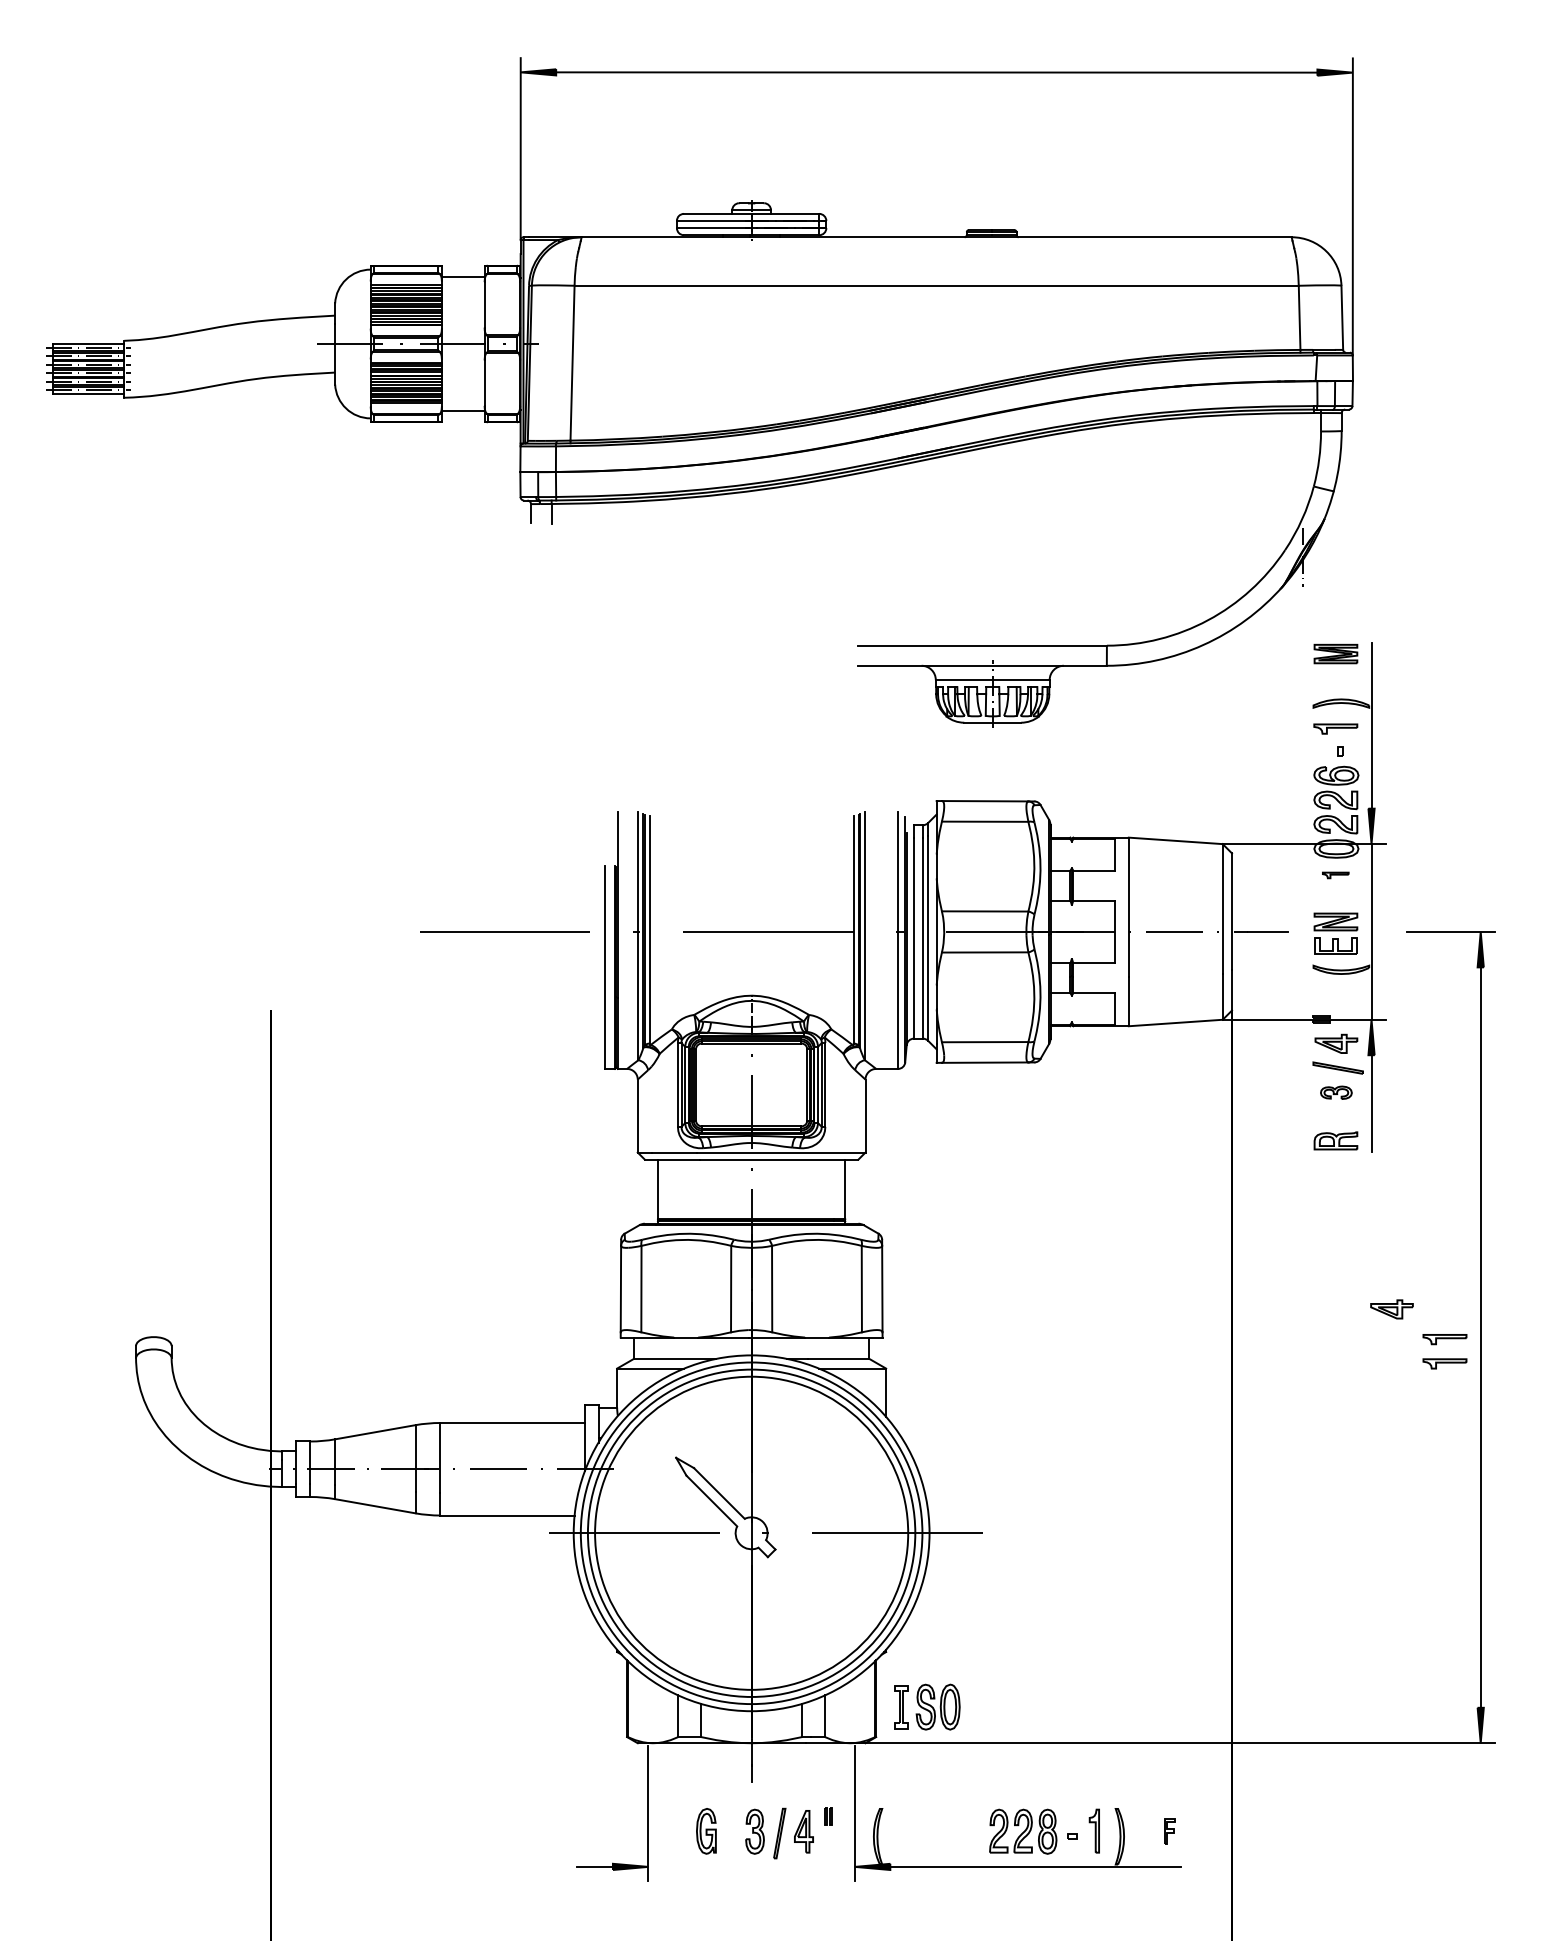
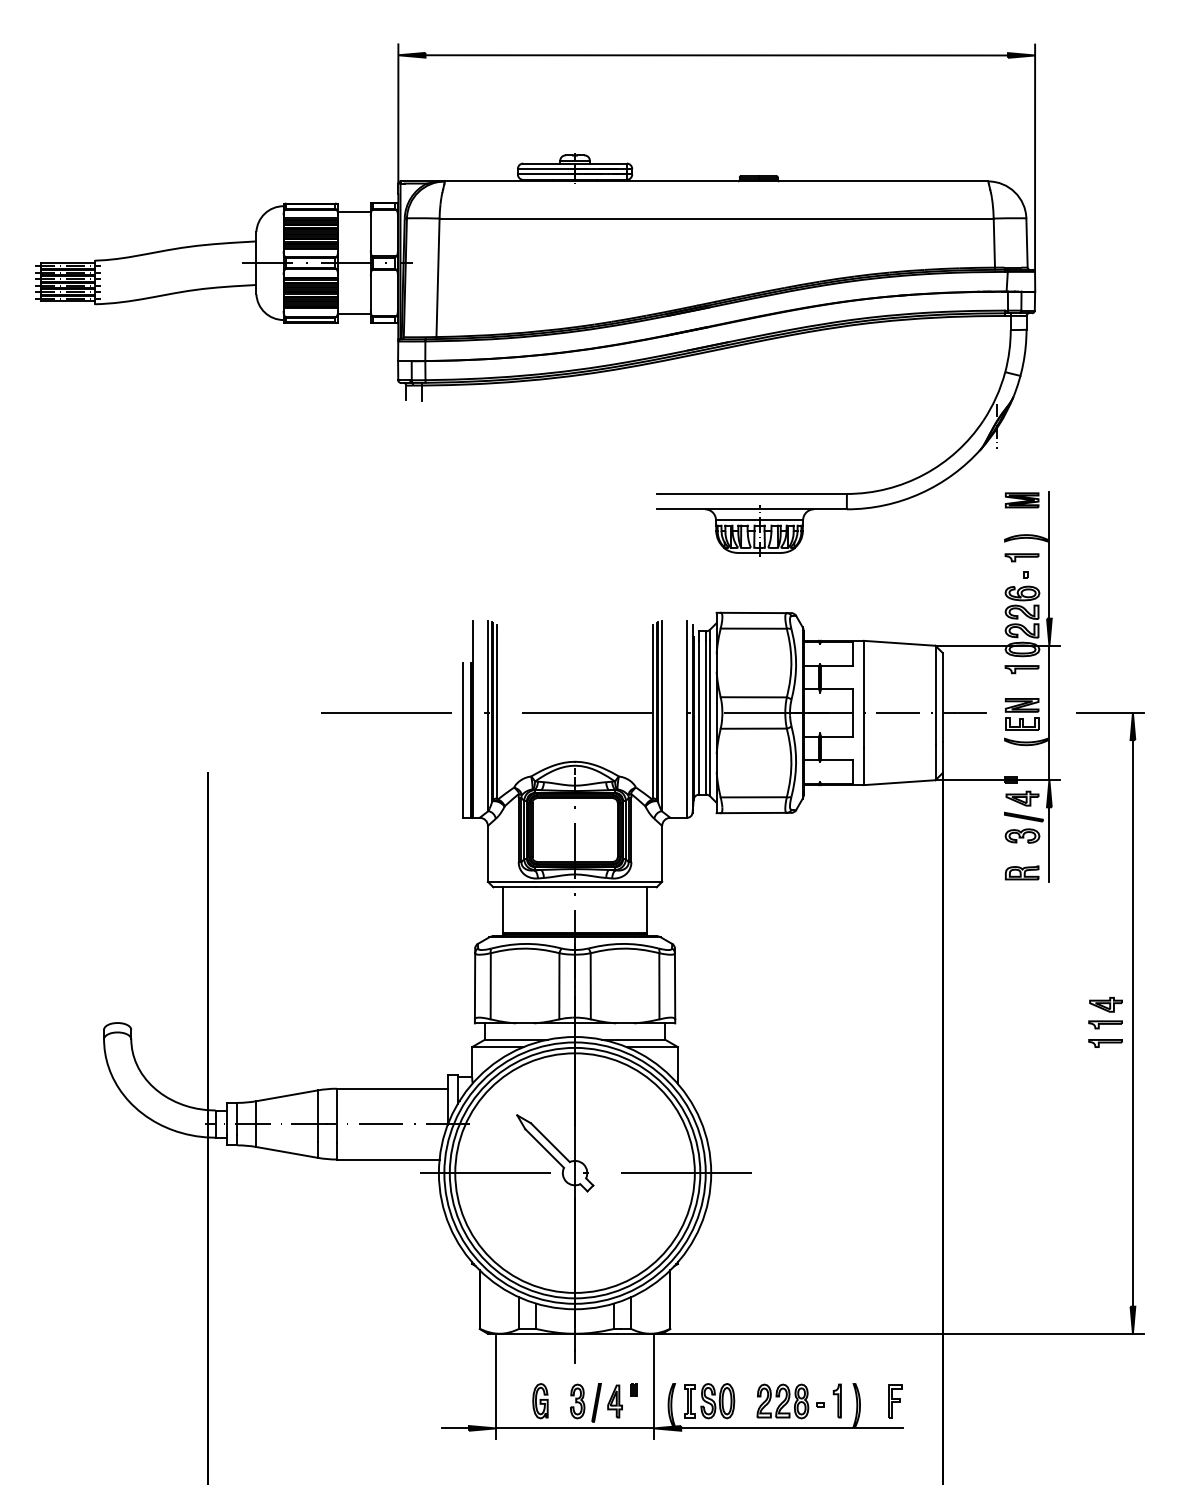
part: (1335, 875) -> (1021, 669), size x1.67
part: (1336, 1092) -> (1022, 835), size x1.43
part: (1391, 1308) -> (1105, 1004), moved
part: (927, 1707) -> (709, 1401), moved
part: (1170, 1831) -> (895, 1401), size x1.67
line: (752, 1867) -> (575, 1428), added

